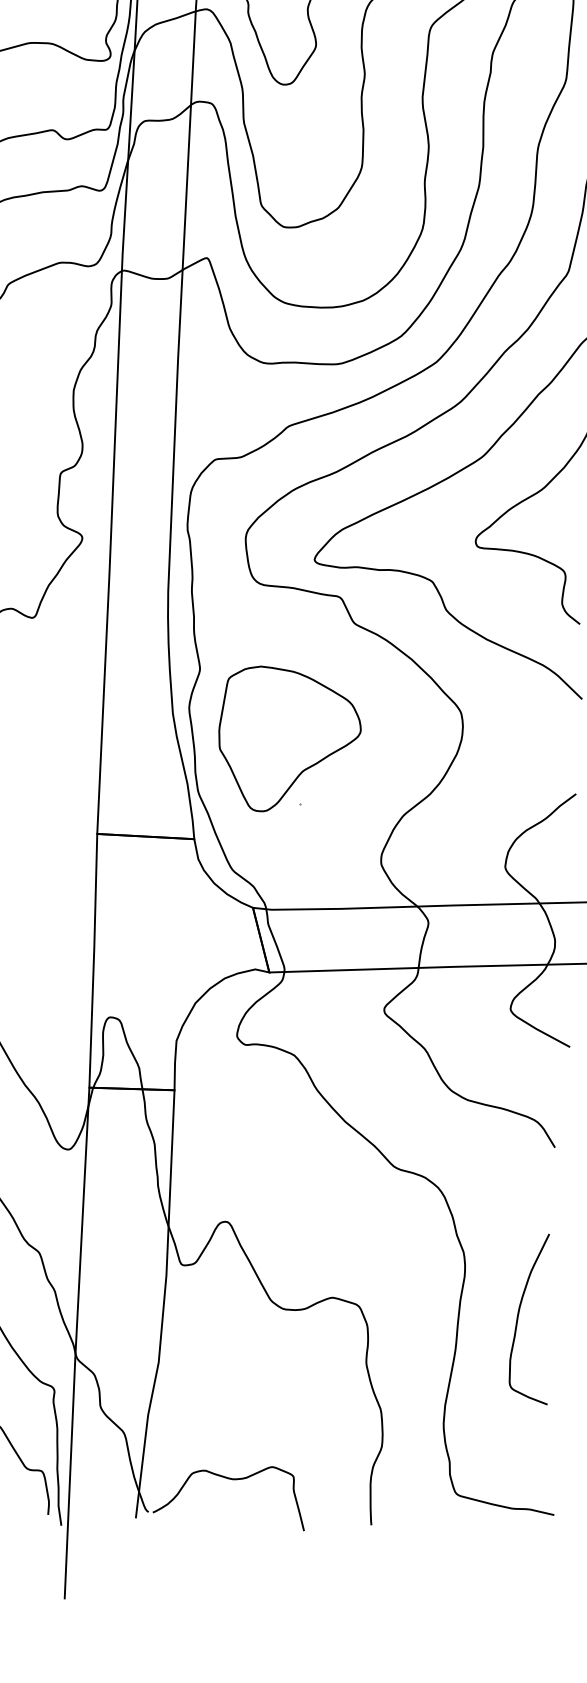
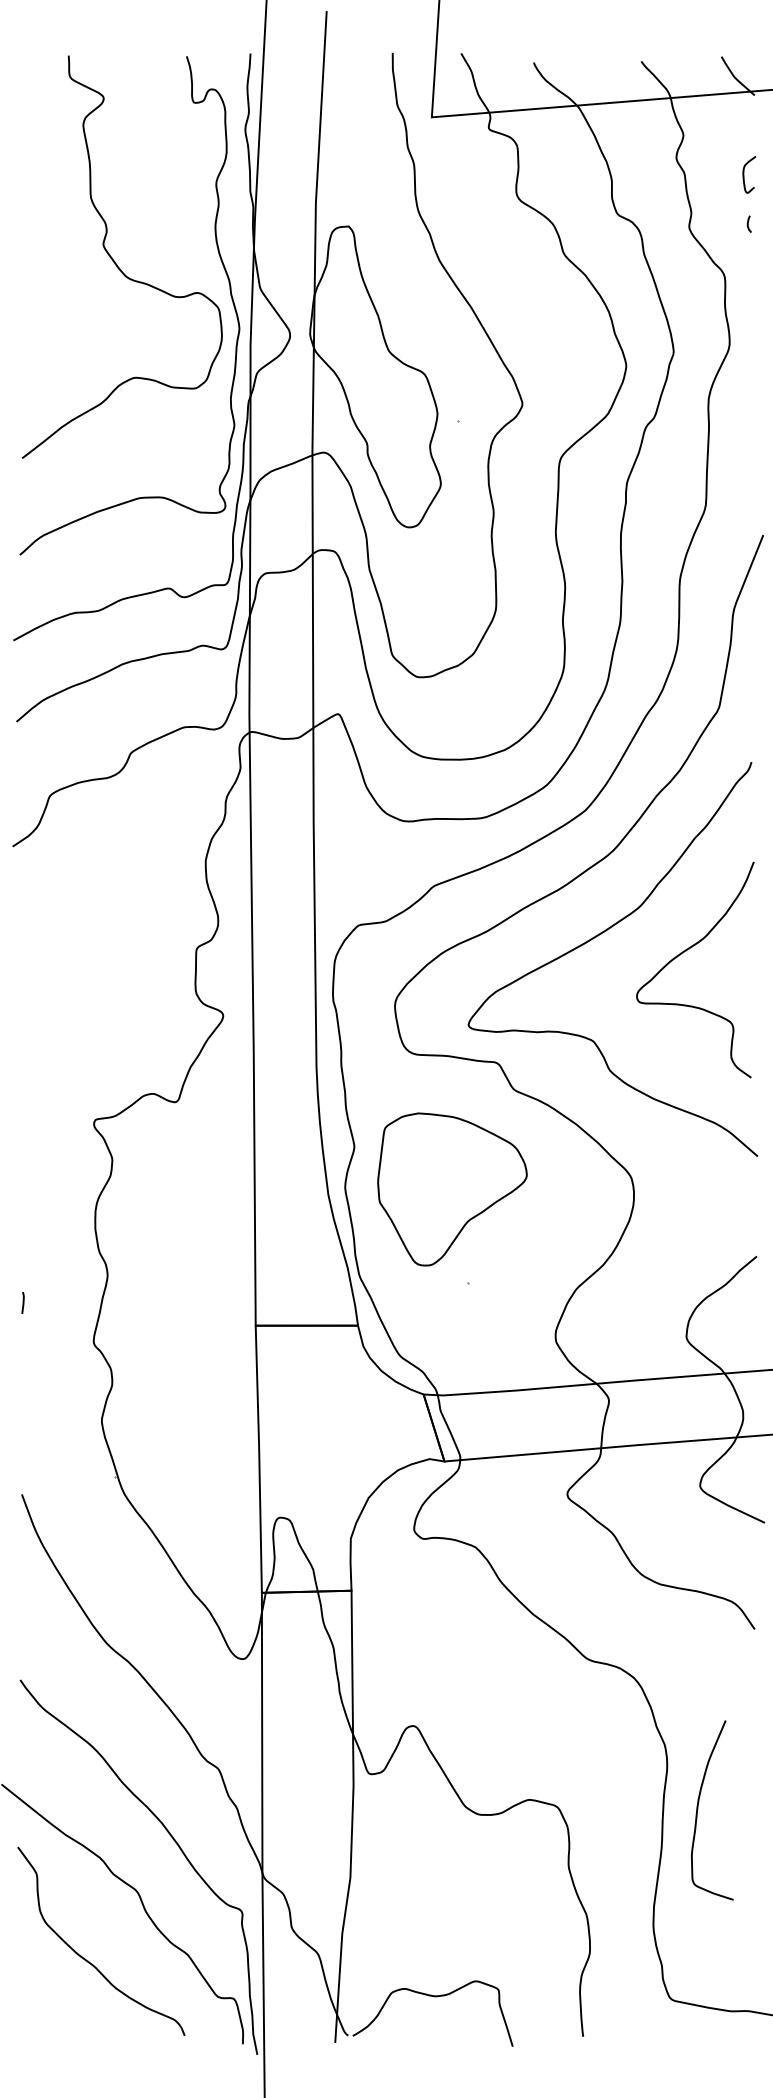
part: (289, 740) -> (452, 1189), moved
curve: (518, 1317) -> (698, 1809), moved

